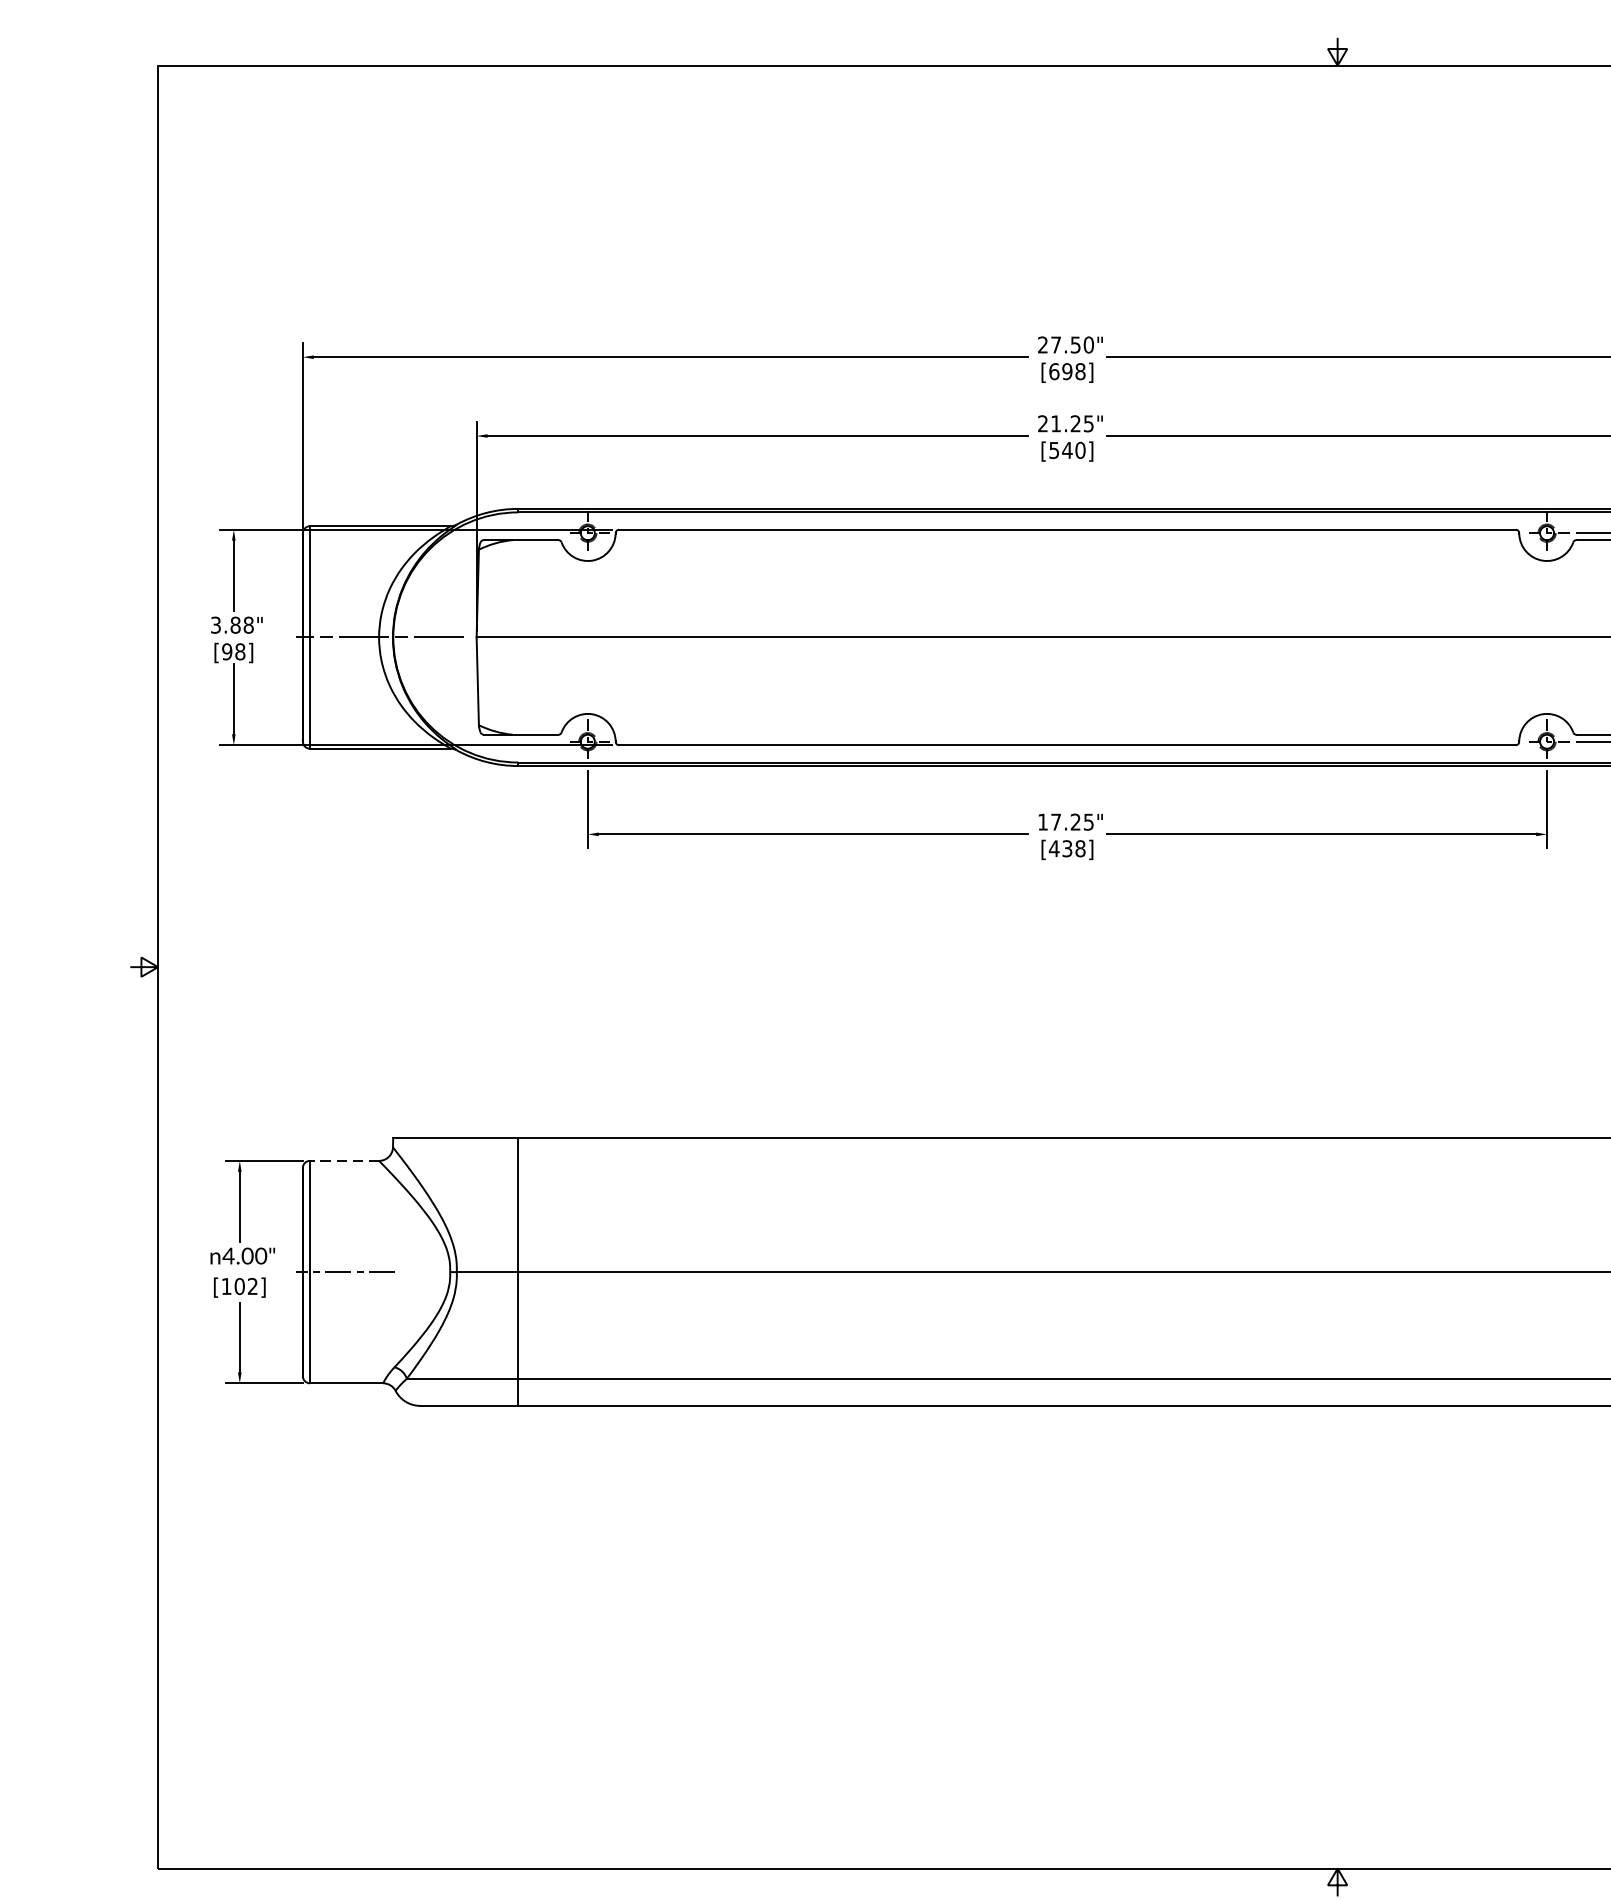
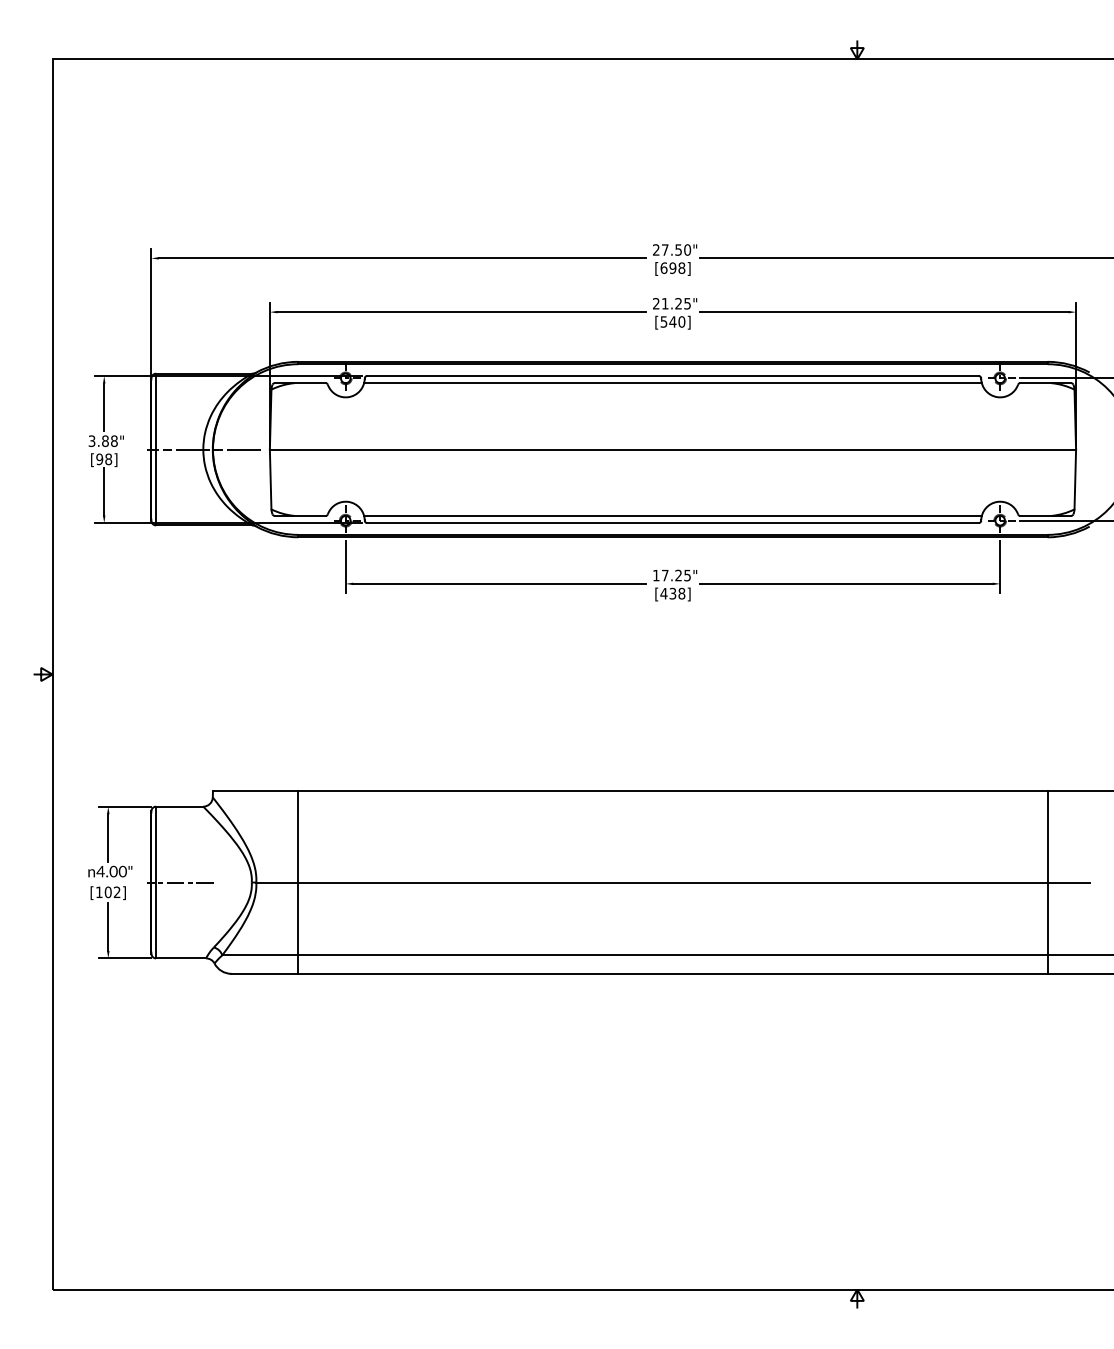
line: (1066, 539) -> (672, 382), added
line: (1066, 735) -> (672, 516), added
line: (344, 1160) -> (179, 806), dashed -> solid

